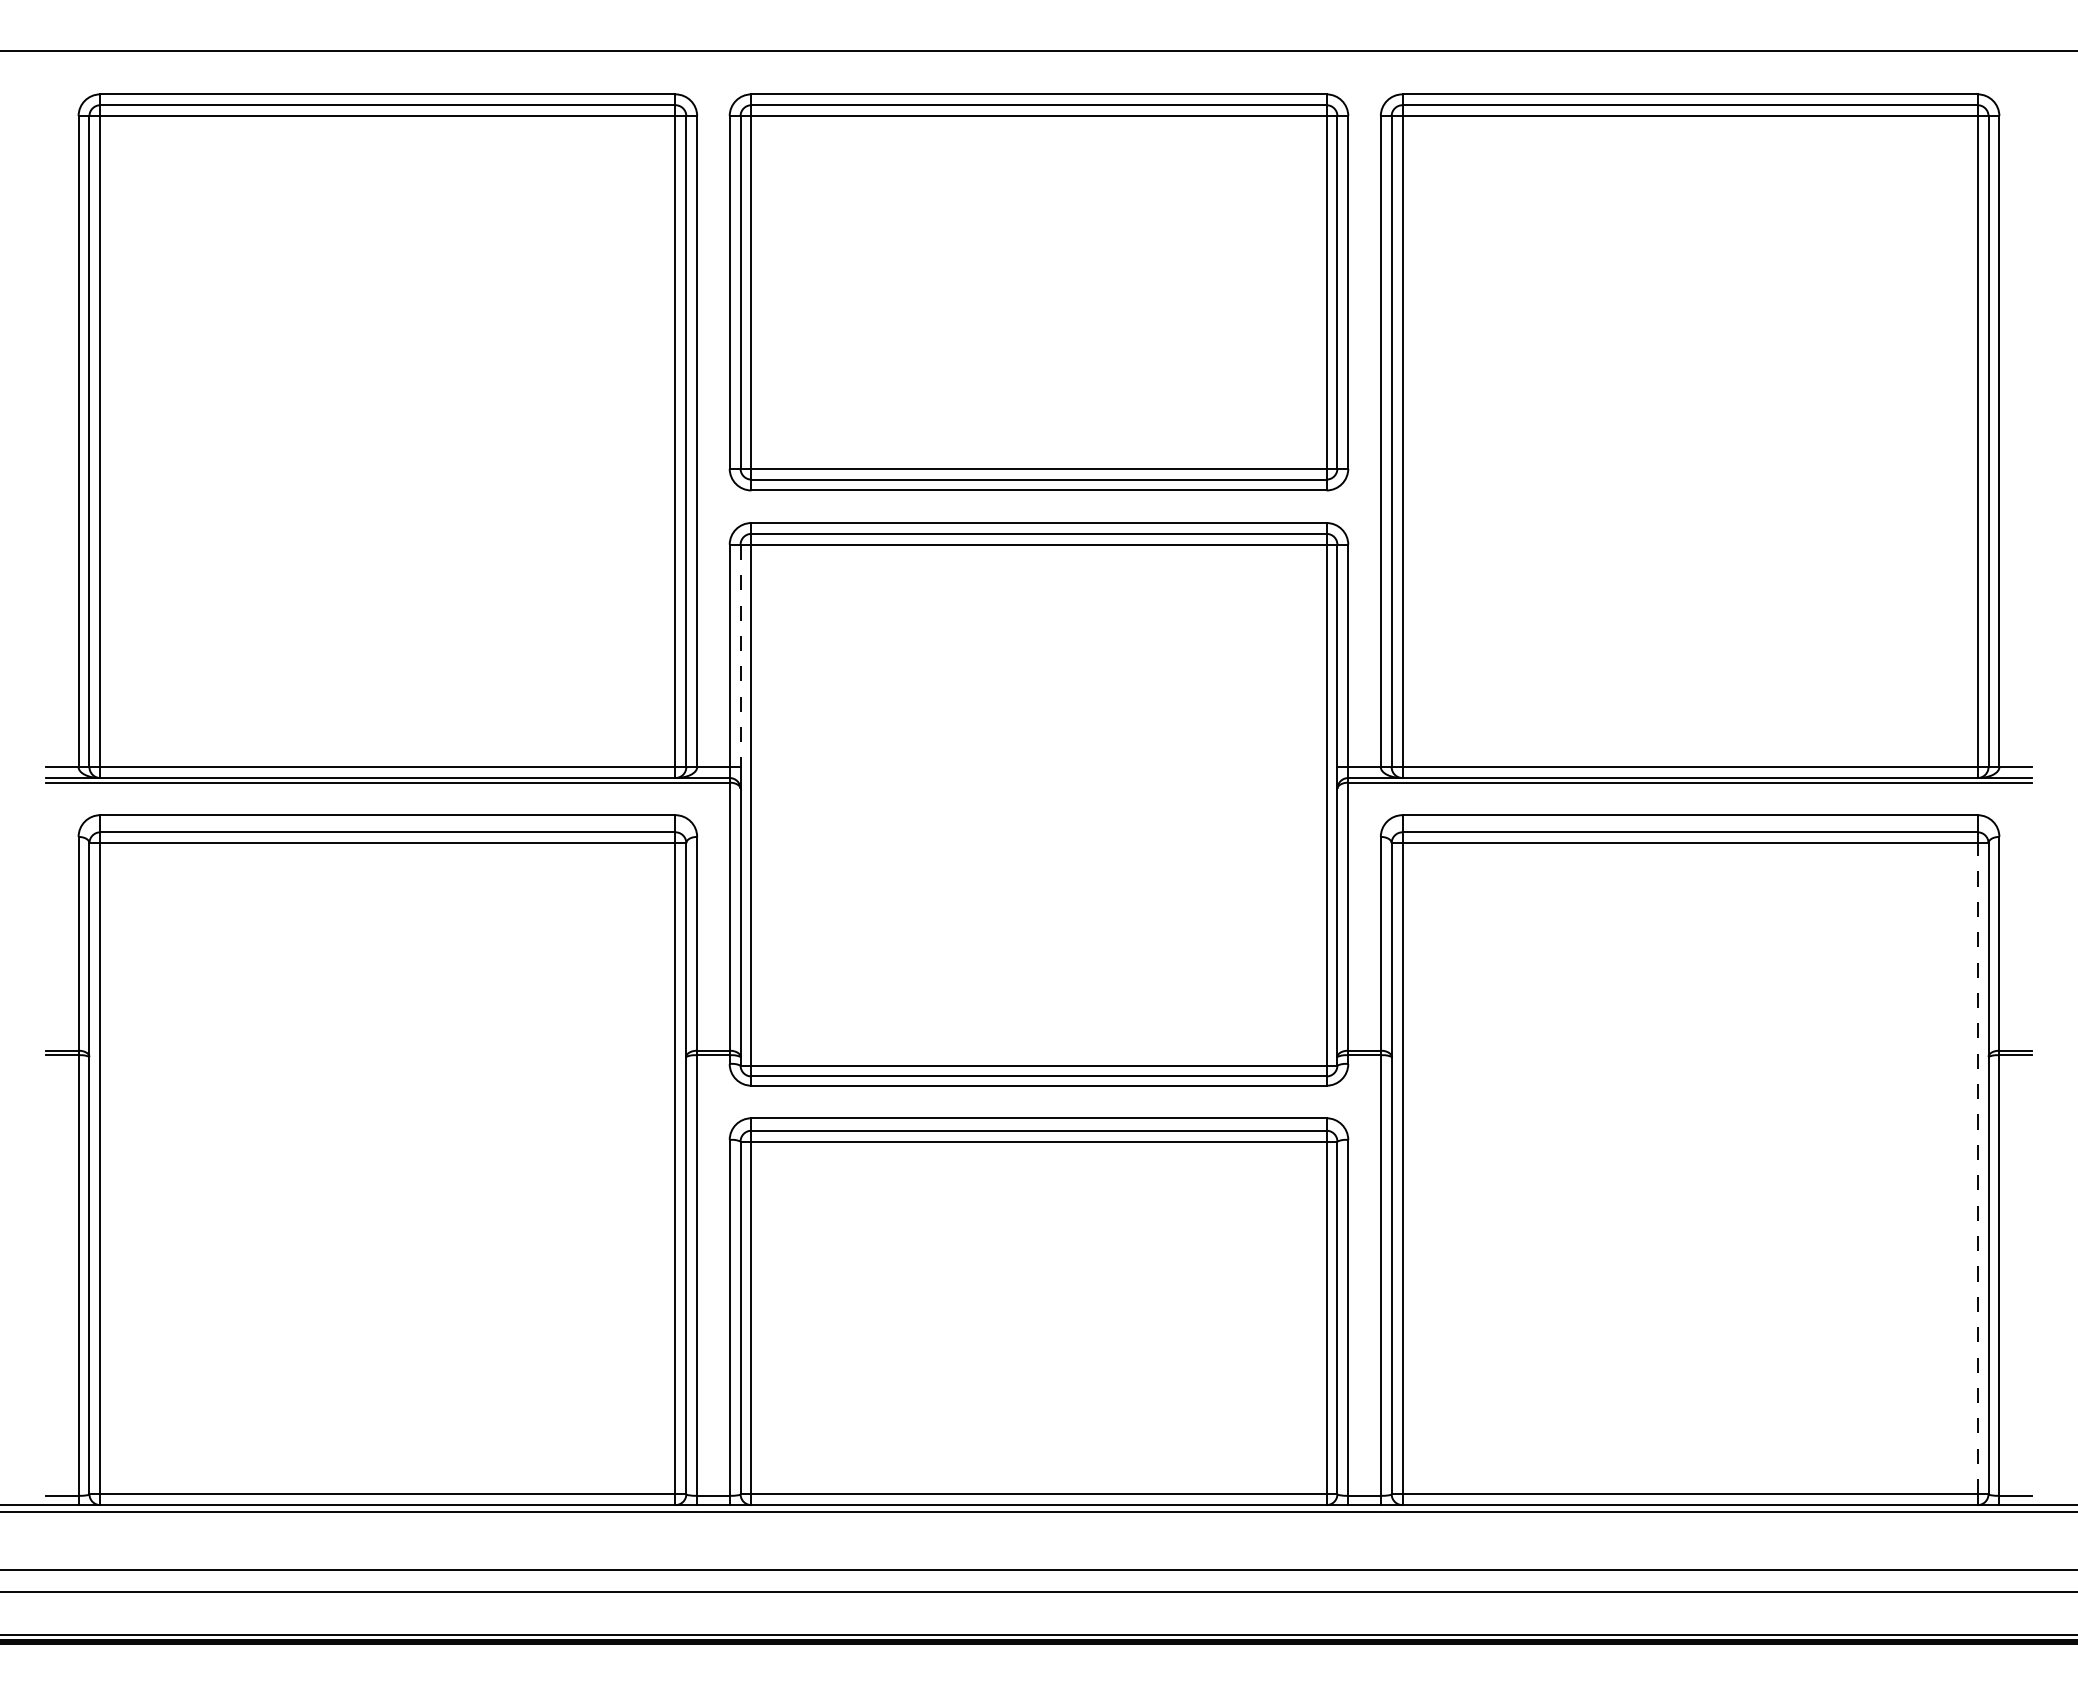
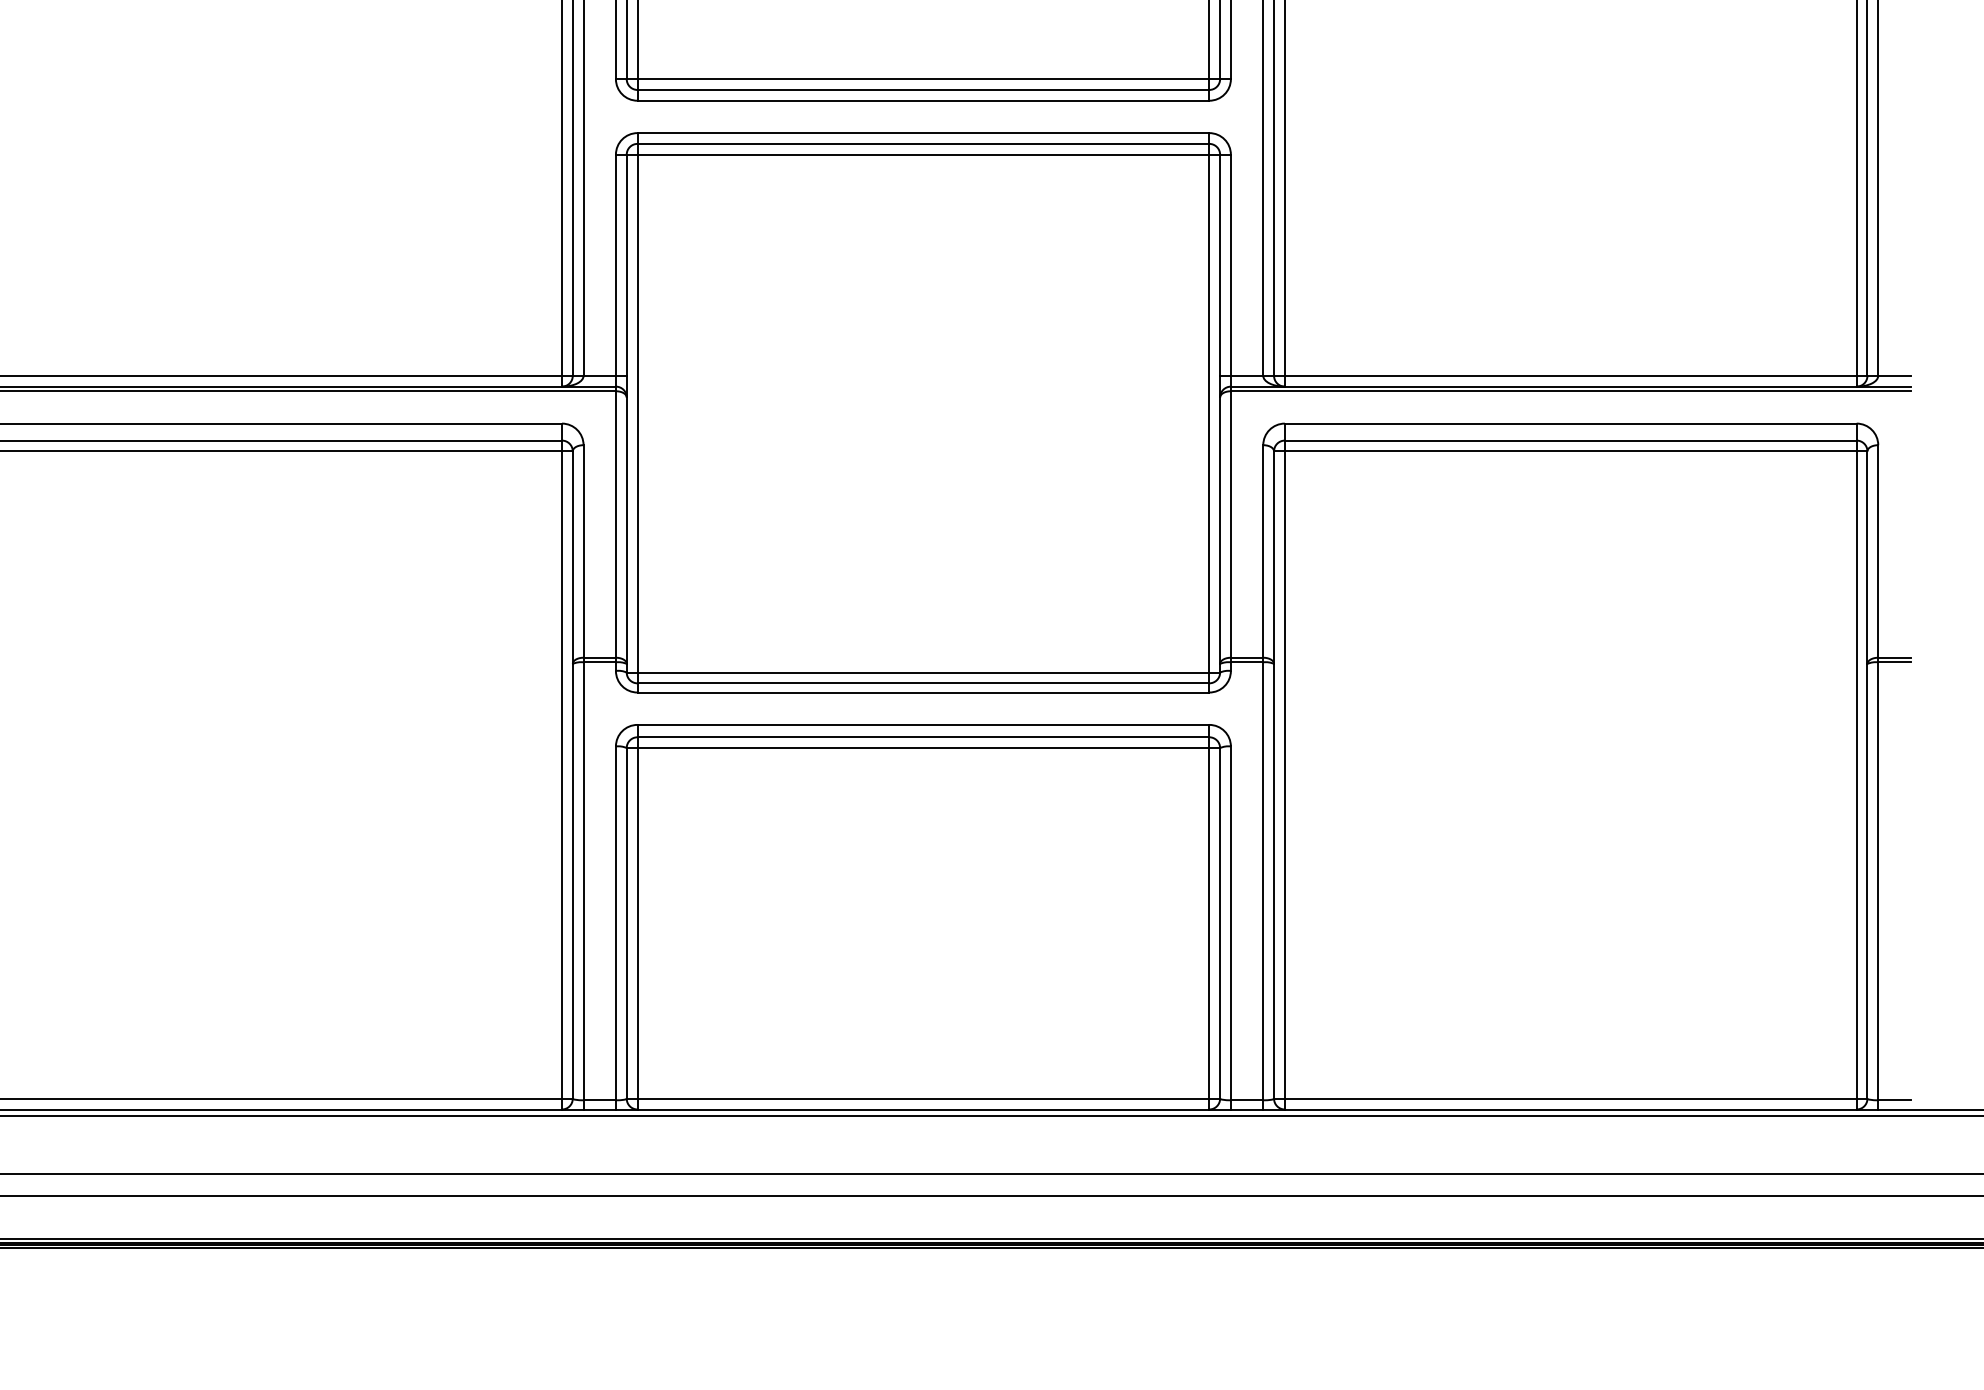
line: (740, 656) -> (626, 265), dashed -> solid
line: (1977, 1168) -> (1856, 774), dashed -> solid

